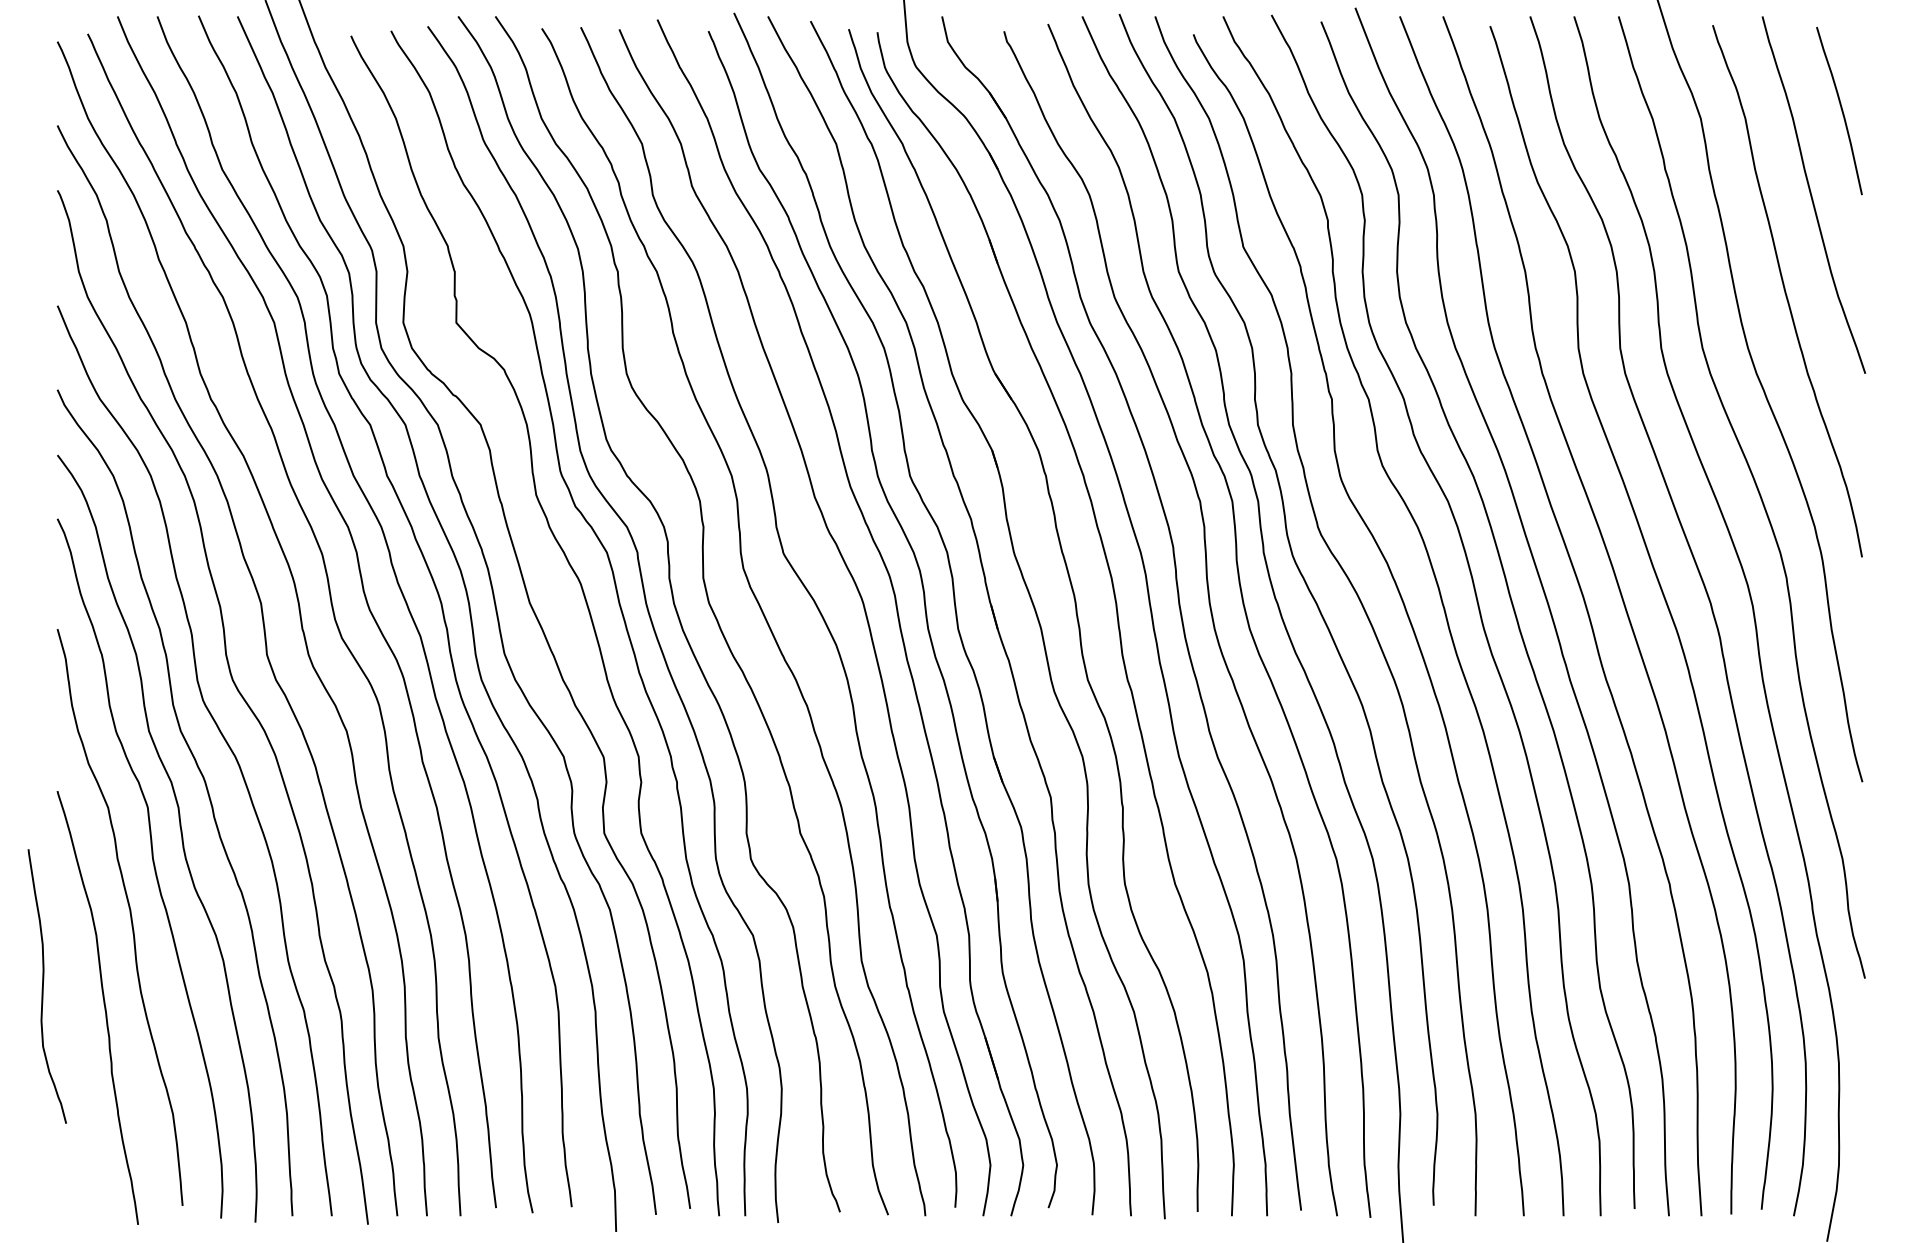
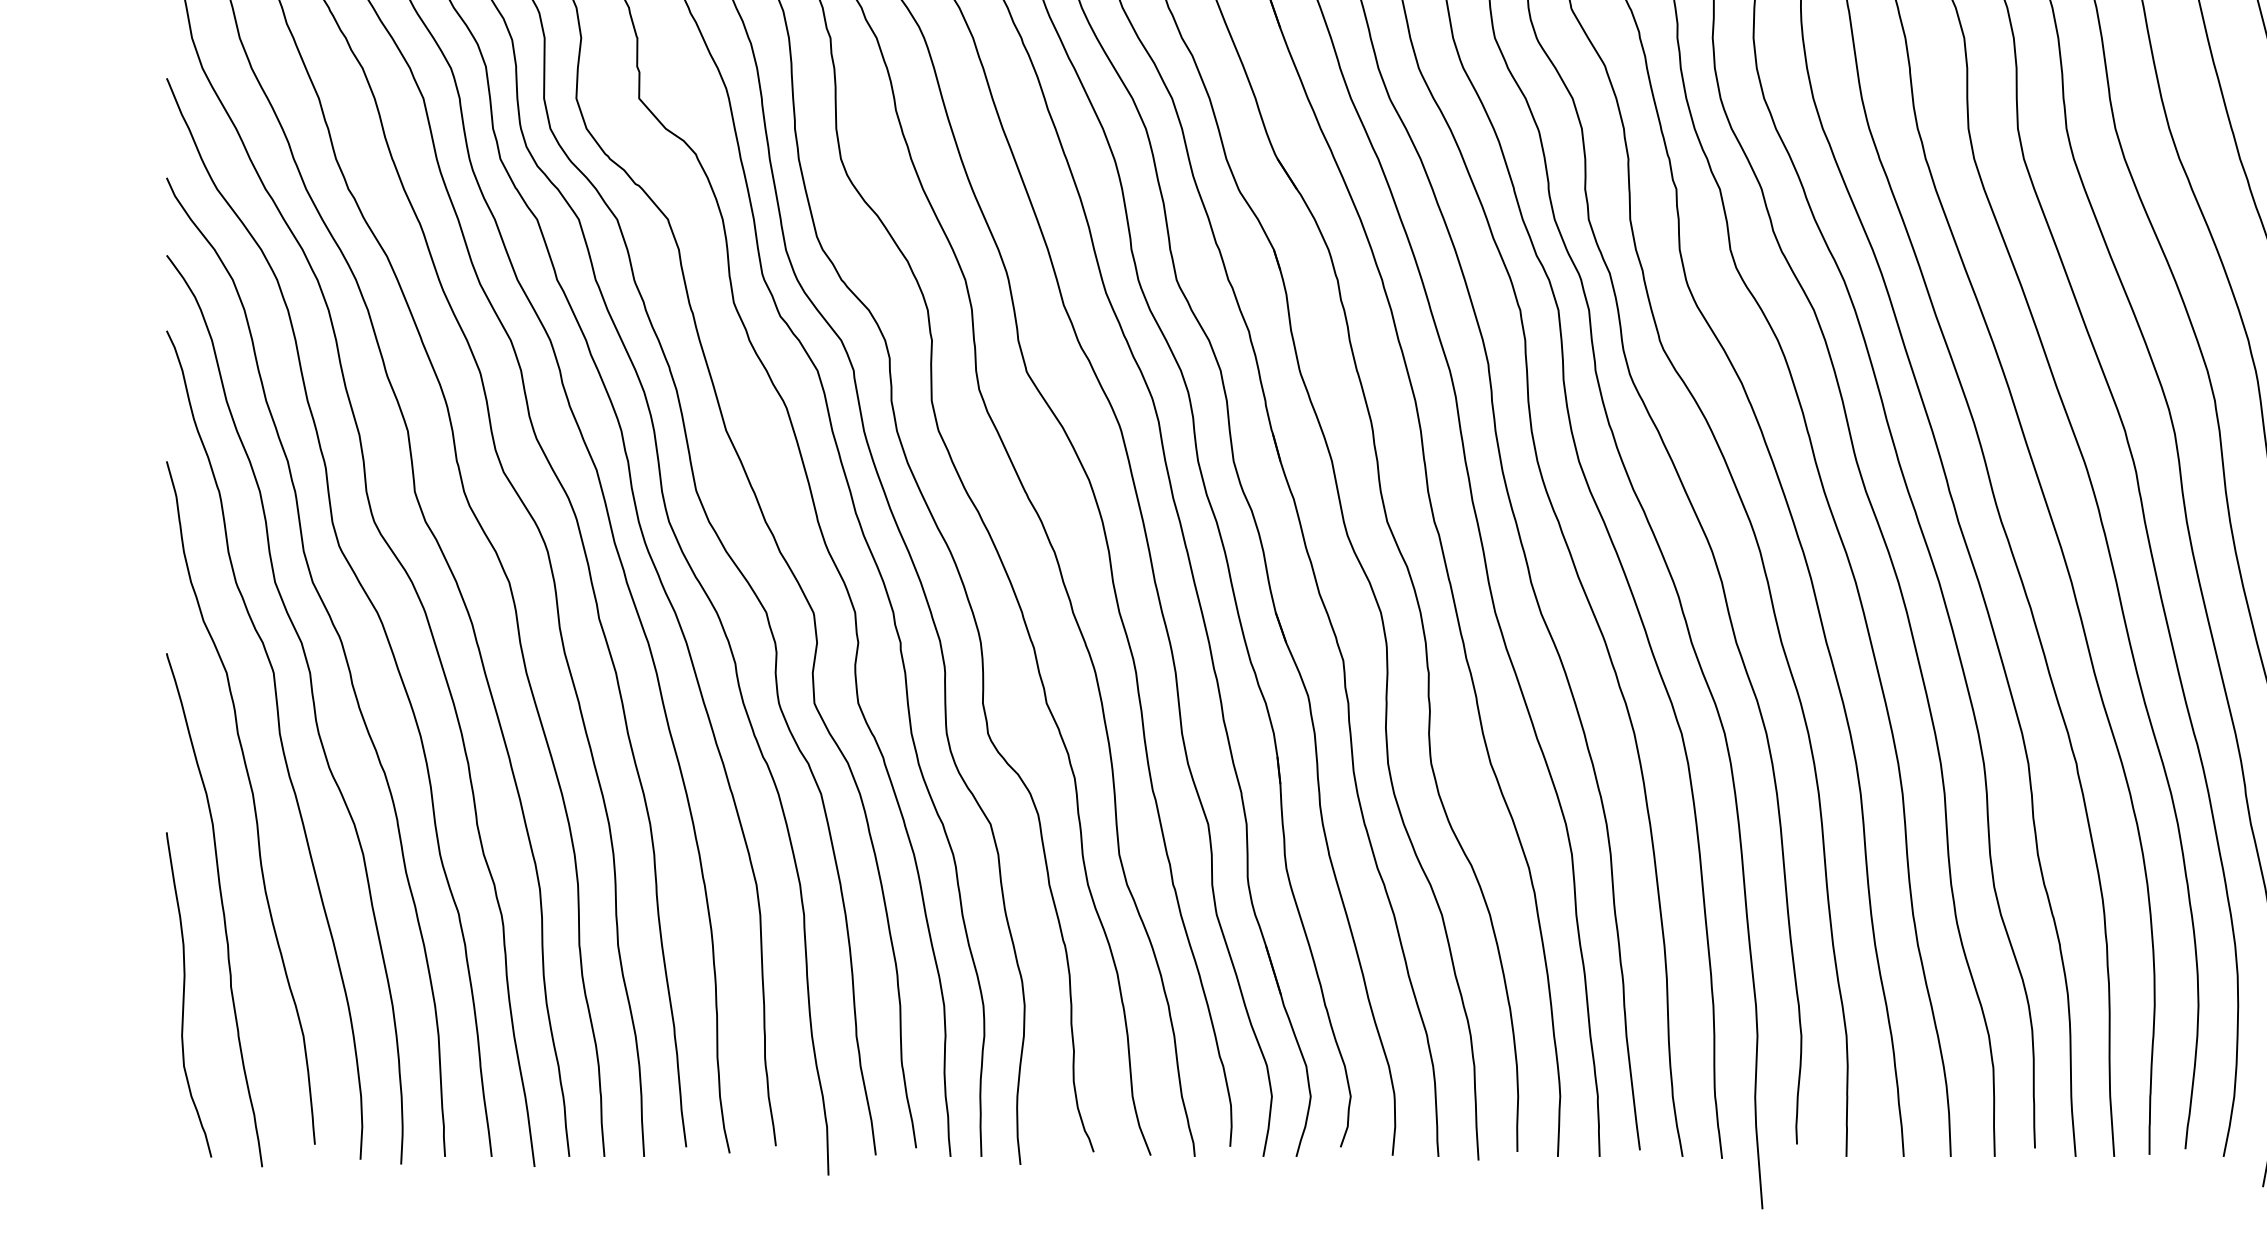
curve: (43, 986) -> (184, 994), moved

